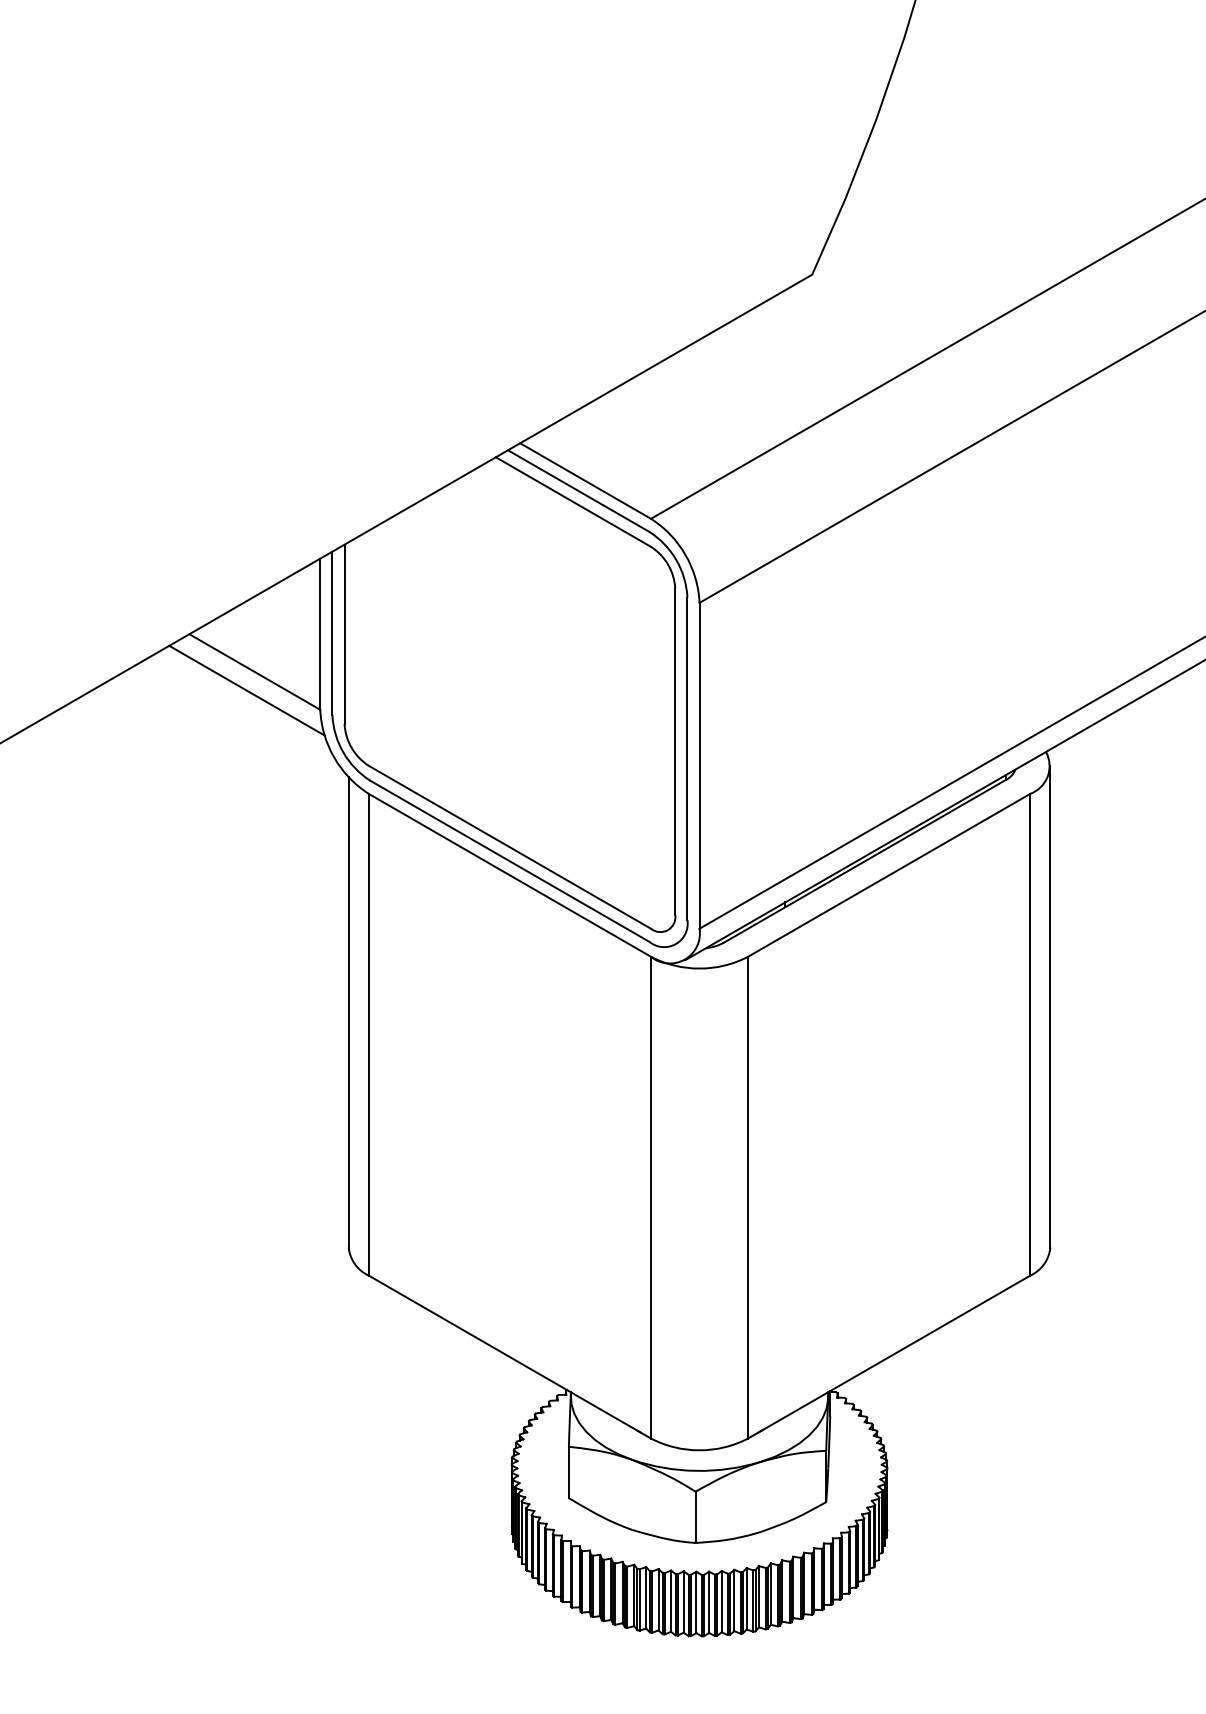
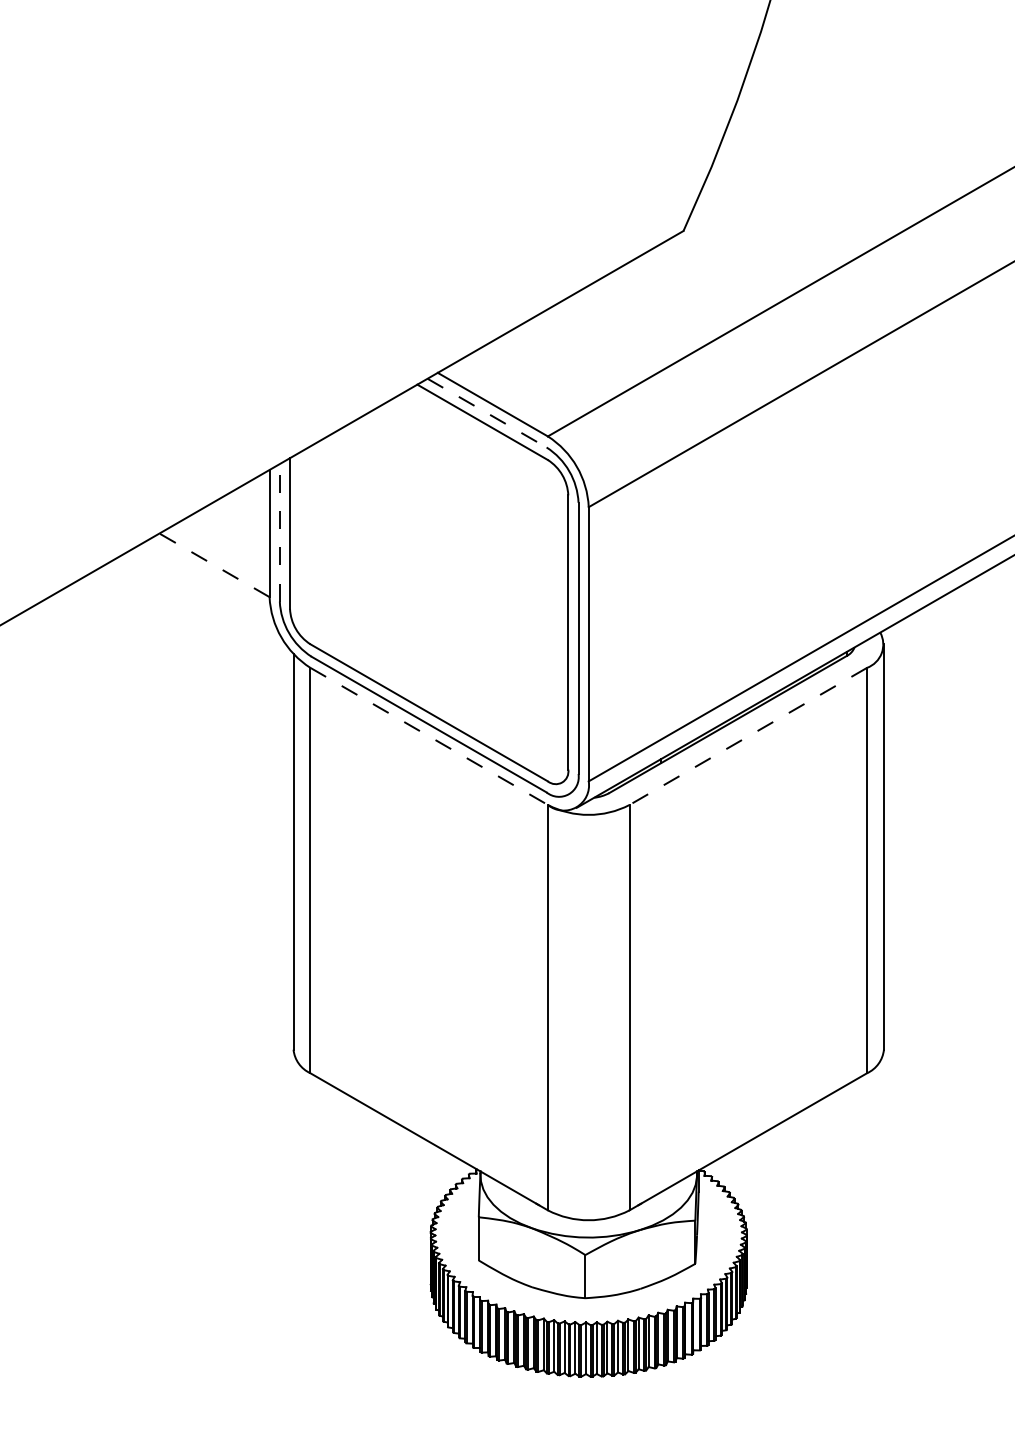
line: (579, 491) -> (487, 413), solid -> dashed
line: (332, 632) -> (279, 532), solid -> dashed
line: (254, 672) -> (214, 565), solid -> dashed
line: (246, 690) -> (207, 580), removed
line: (510, 875) -> (429, 736), solid -> dashed
line: (888, 875) -> (747, 736), solid -> dashed

